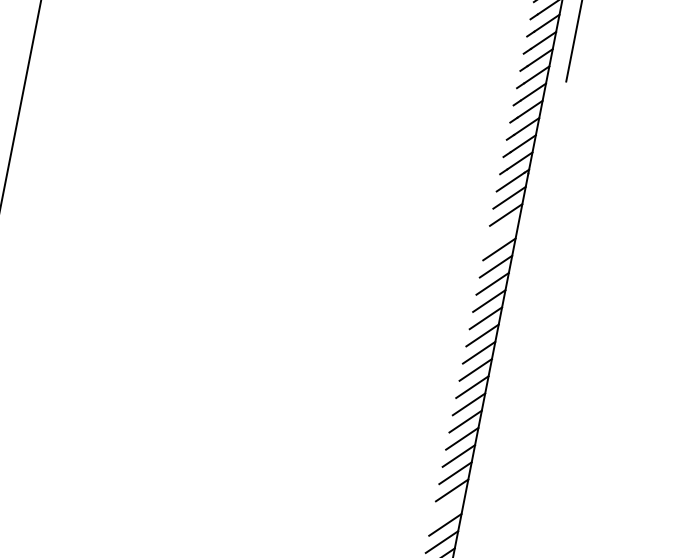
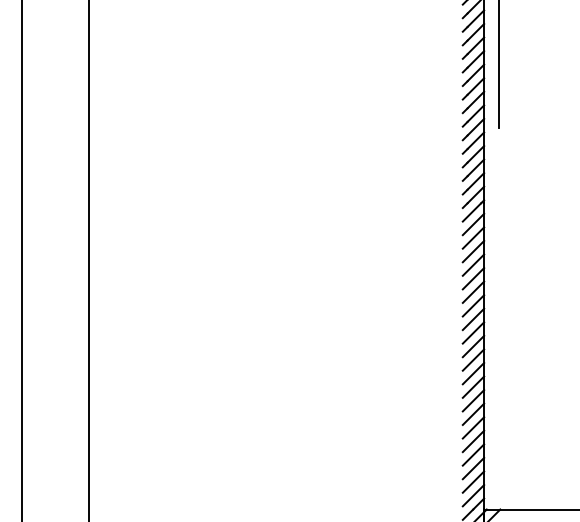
line: (502, 232) -> (473, 251), added
line: (448, 507) -> (473, 468), added

